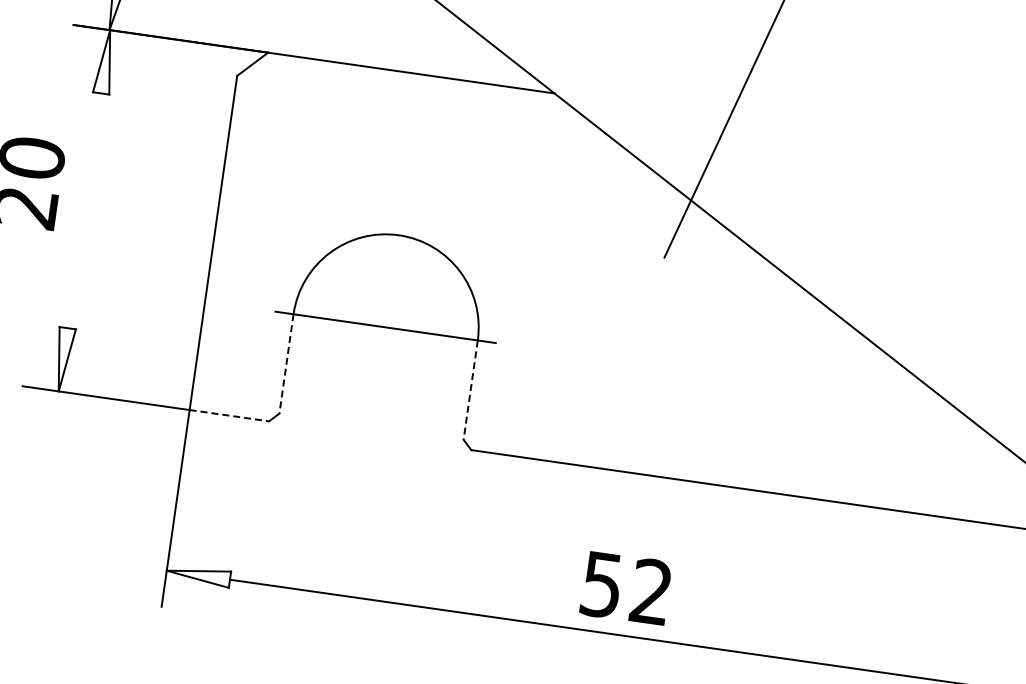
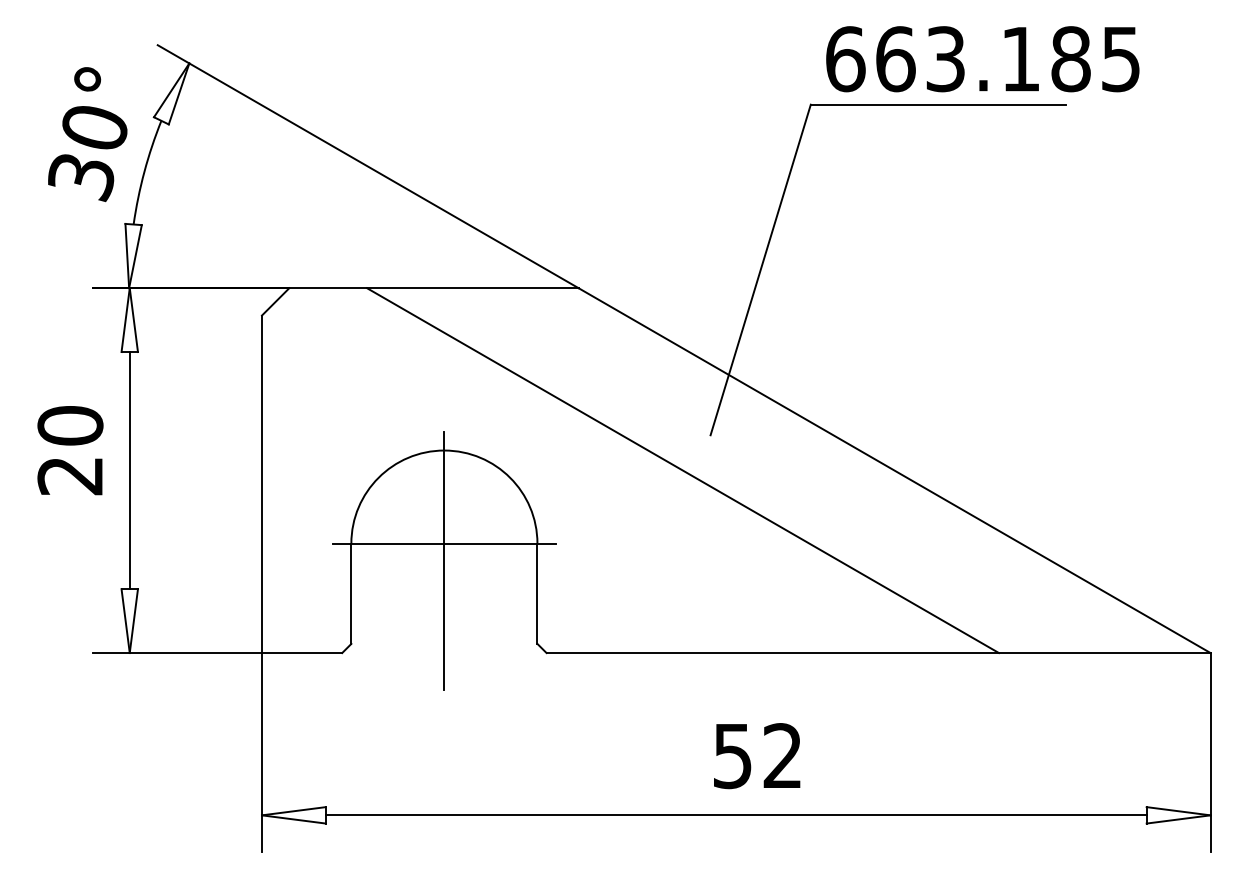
line: (84, 210) -> (129, 470), added
line: (631, 288) -> (682, 470), added
line: (383, 344) -> (444, 560), added
line: (286, 364) -> (351, 594), dashed -> solid
line: (470, 390) -> (537, 594), dashed -> solid
line: (229, 416) -> (302, 653), dashed -> solid
text: (626, 588) -> (757, 756), moved

